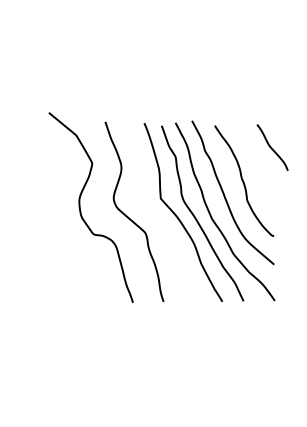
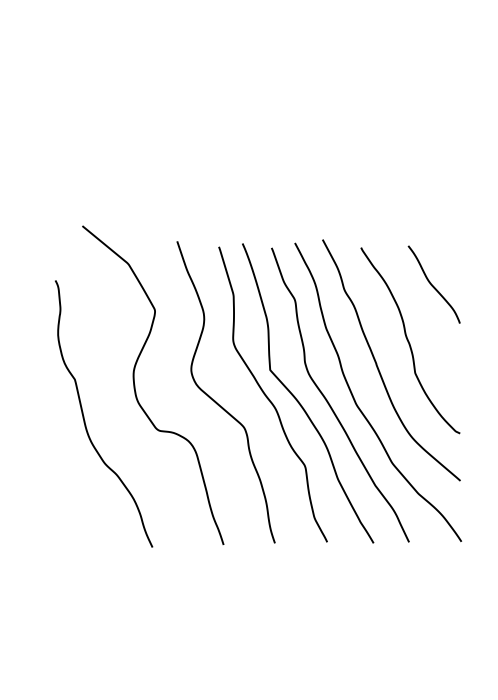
curve: (272, 147) -> (434, 284), moved
curve: (160, 215) -> (269, 398), added
curve: (50, 225) -> (85, 415), added

